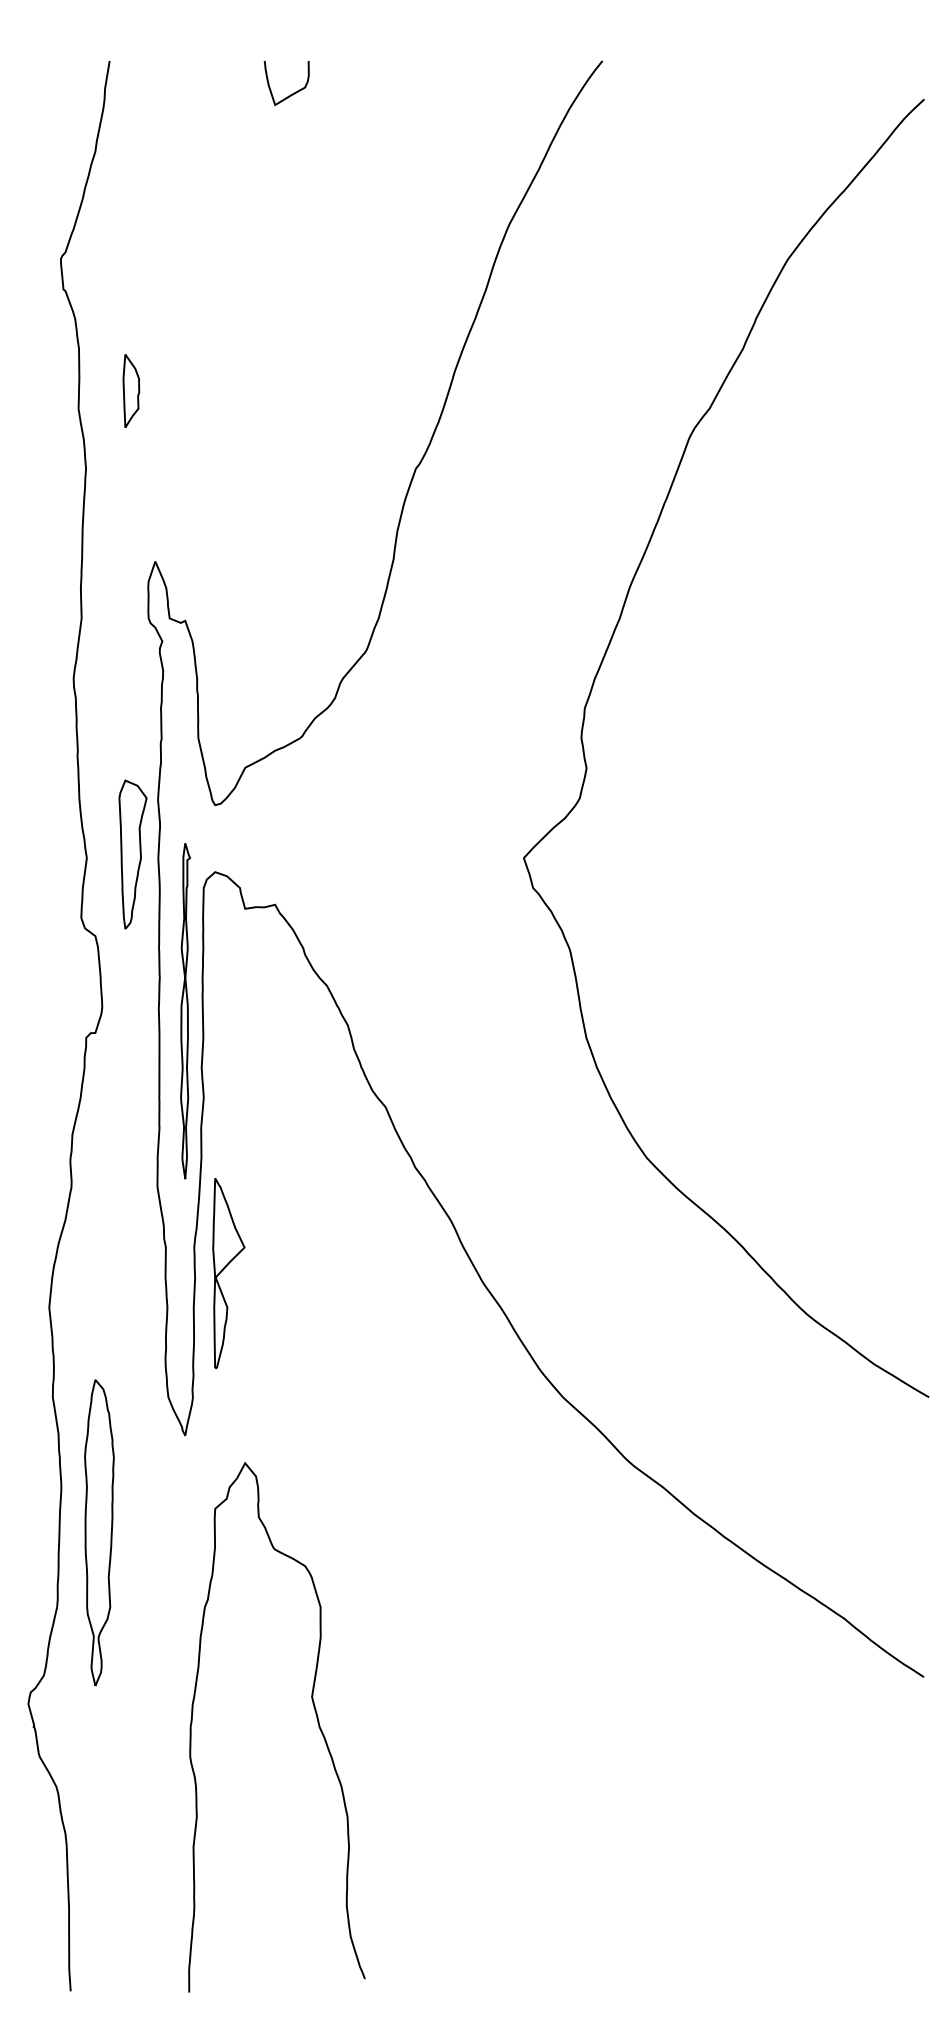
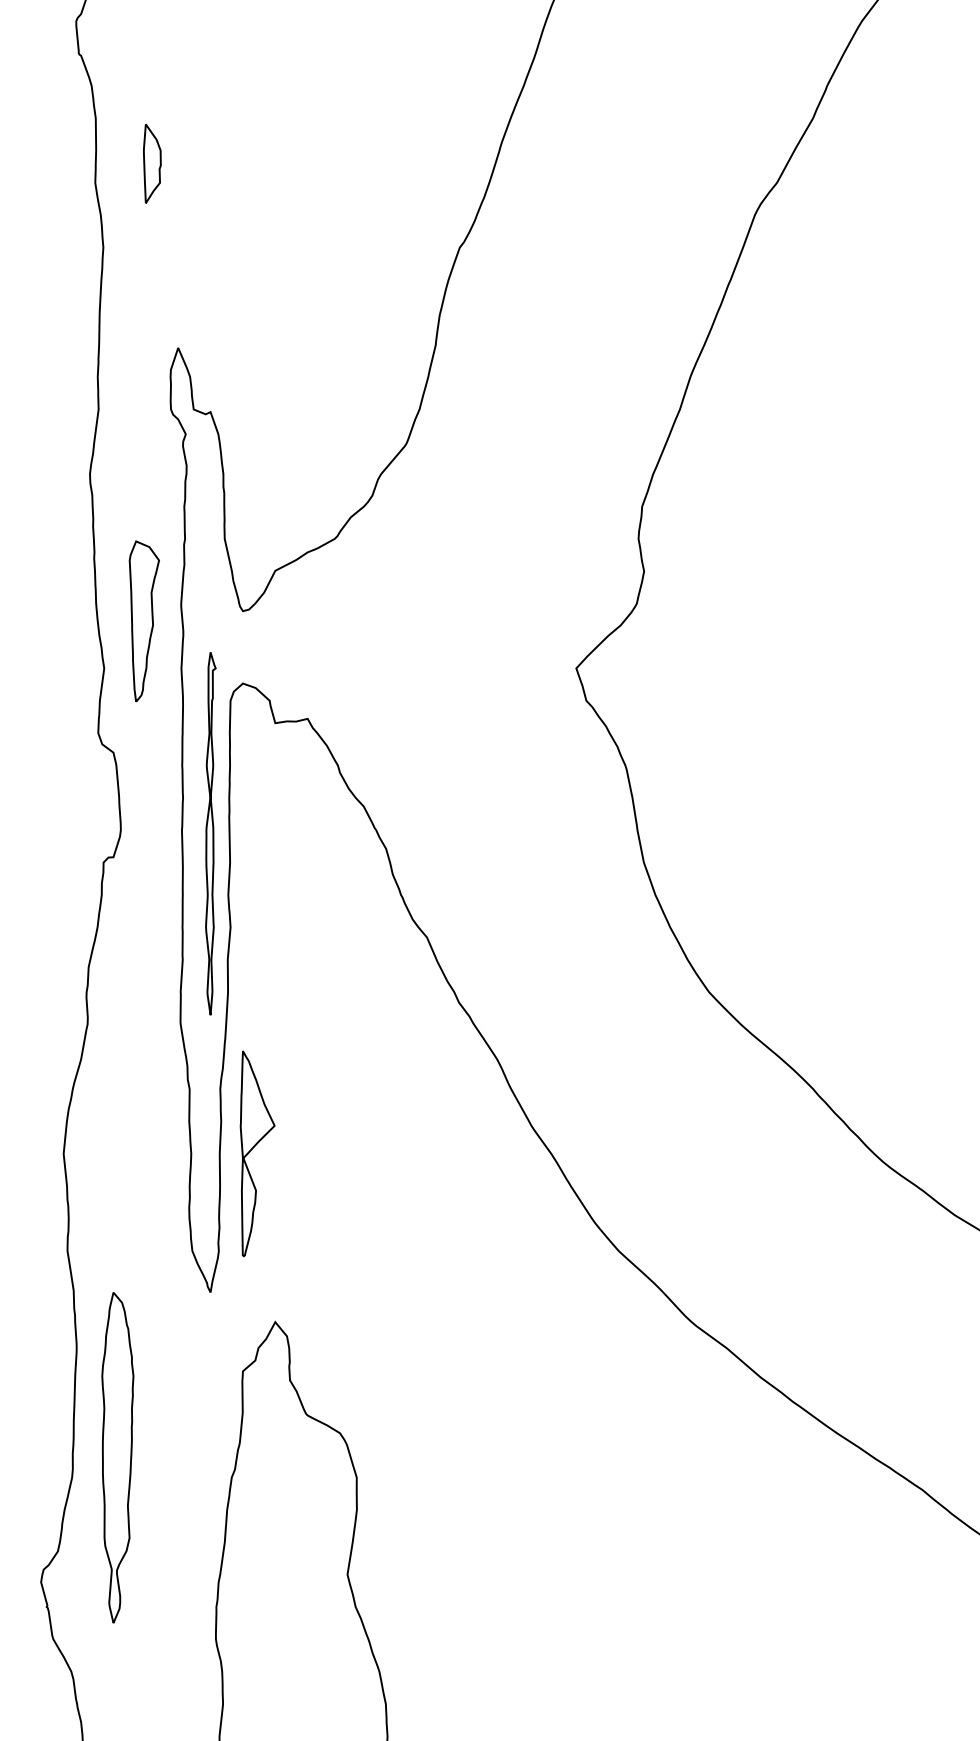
part: (132, 854) -> (143, 621), moved
part: (228, 1273) -> (257, 1153), moved
part: (99, 1532) -> (117, 1457), moved

